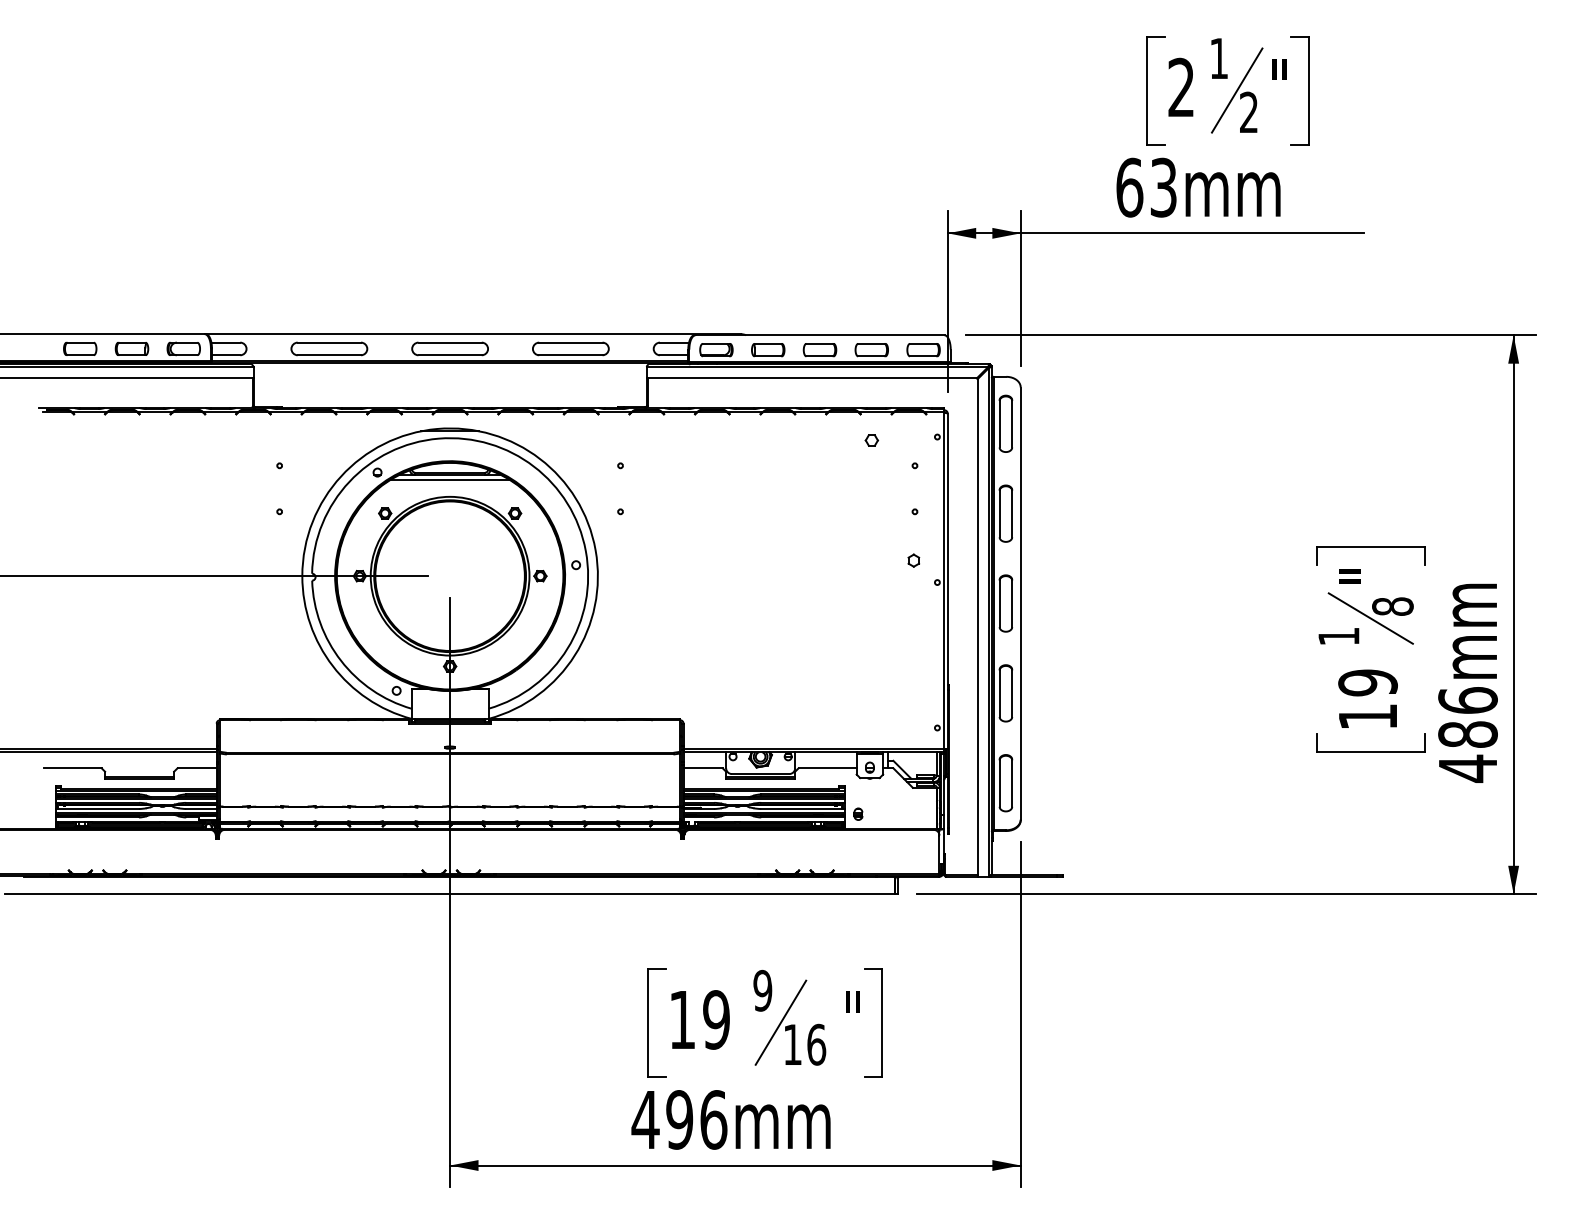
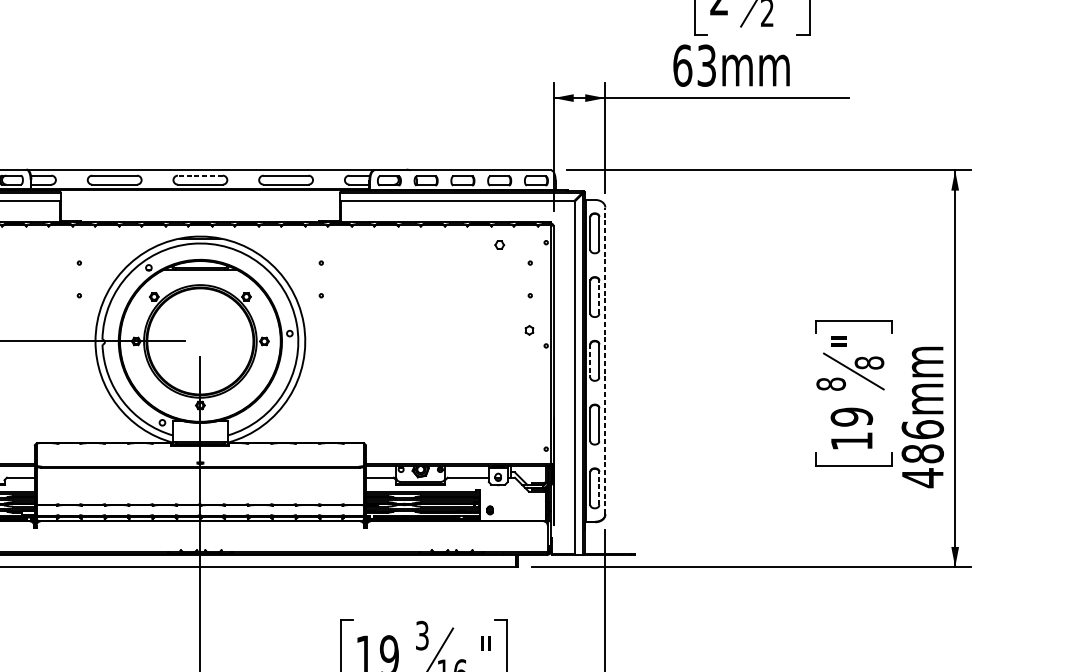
line: (450, 342) -> (200, 175), solid -> dashed
line: (449, 479) -> (199, 272), removed
line: (1012, 513) -> (599, 296), solid -> dashed
line: (999, 603) -> (590, 360), solid -> dashed
line: (1020, 603) -> (605, 360), solid -> dashed
text: (1338, 636) -> (830, 384), 1 -> 8
line: (1012, 783) -> (599, 488), solid -> dashed
text: (762, 990) -> (422, 635), 9 -> 3

